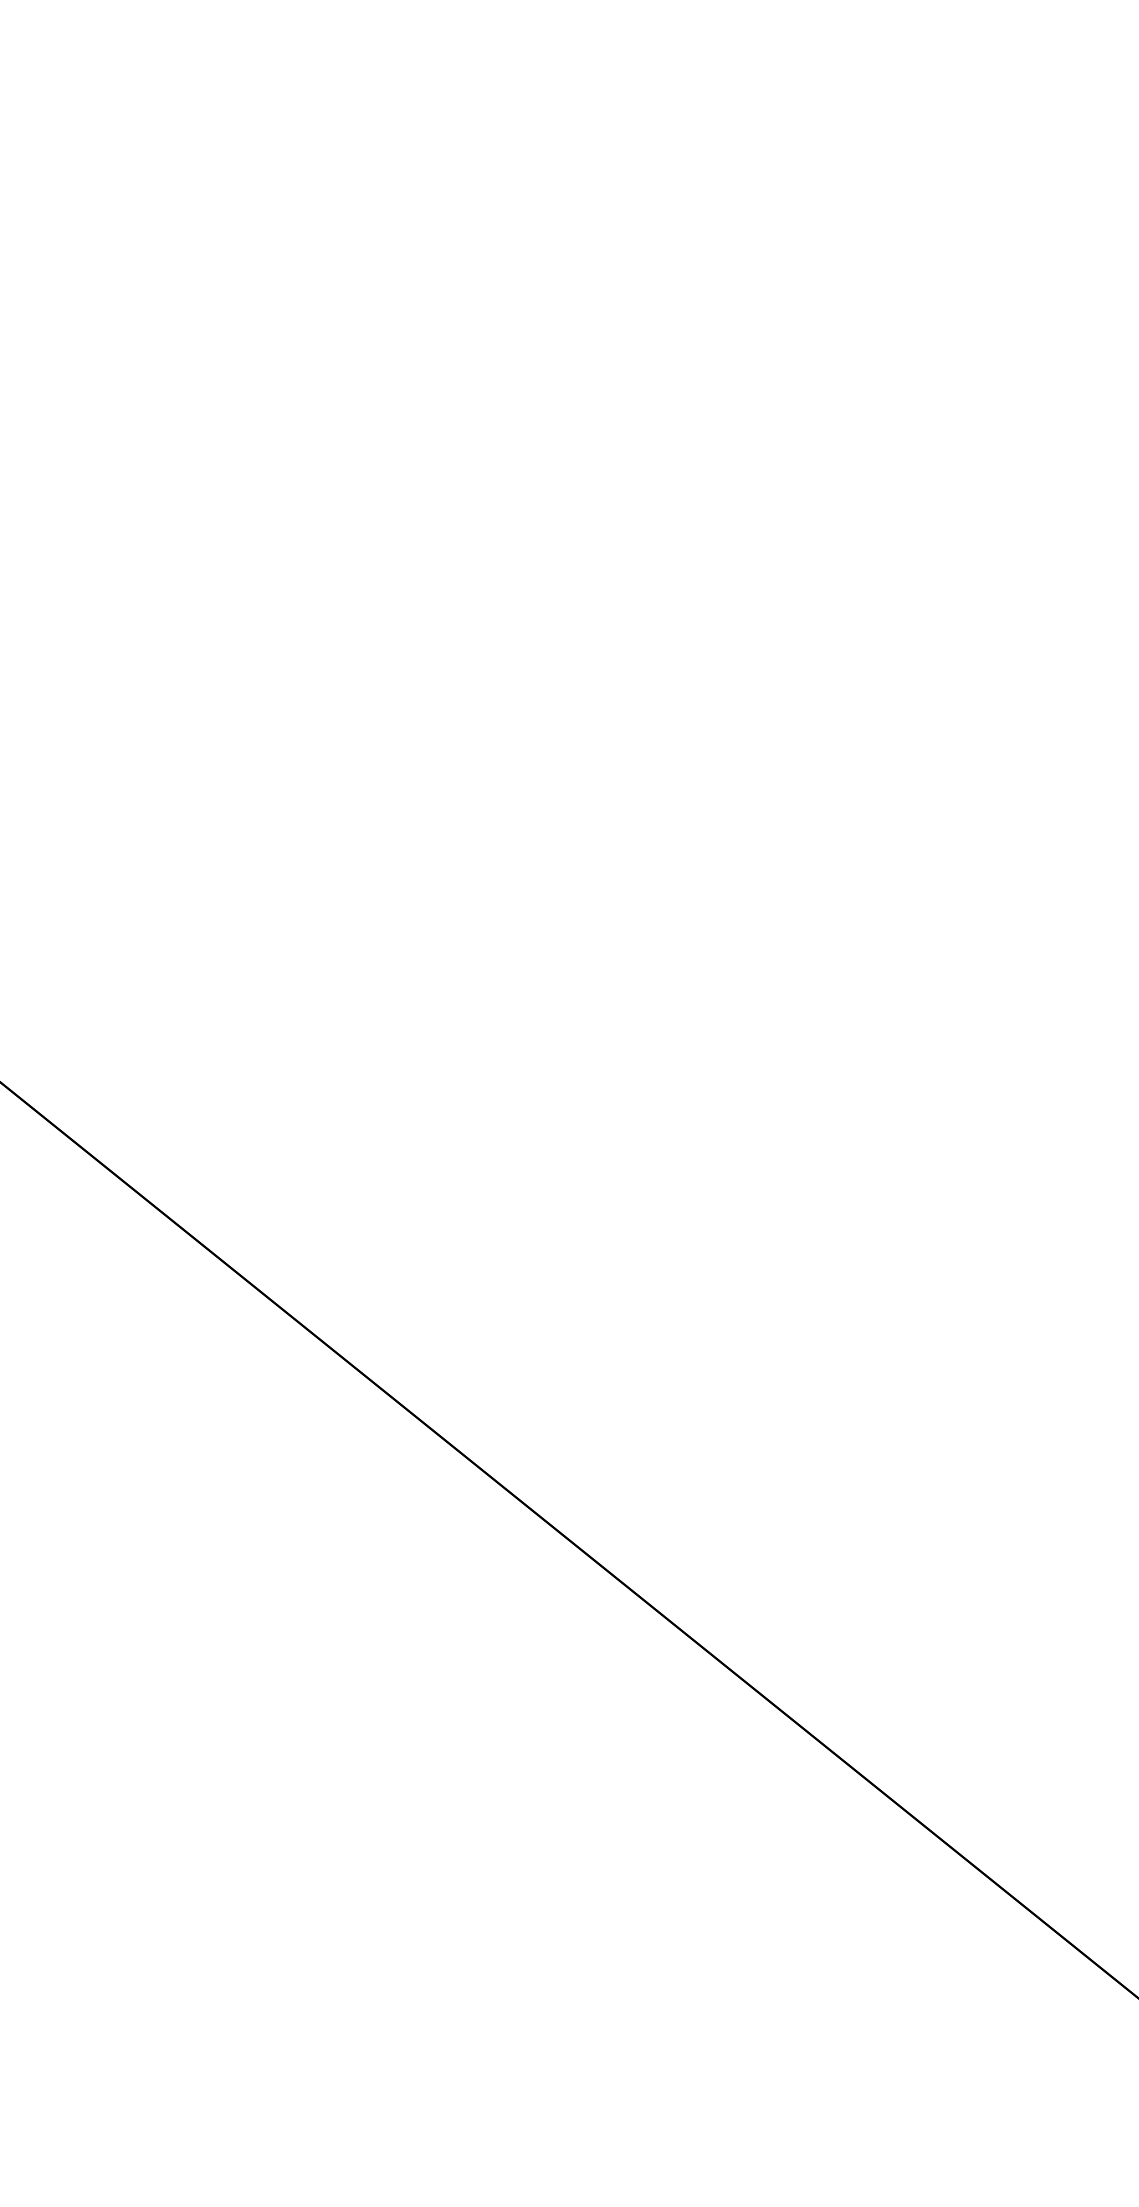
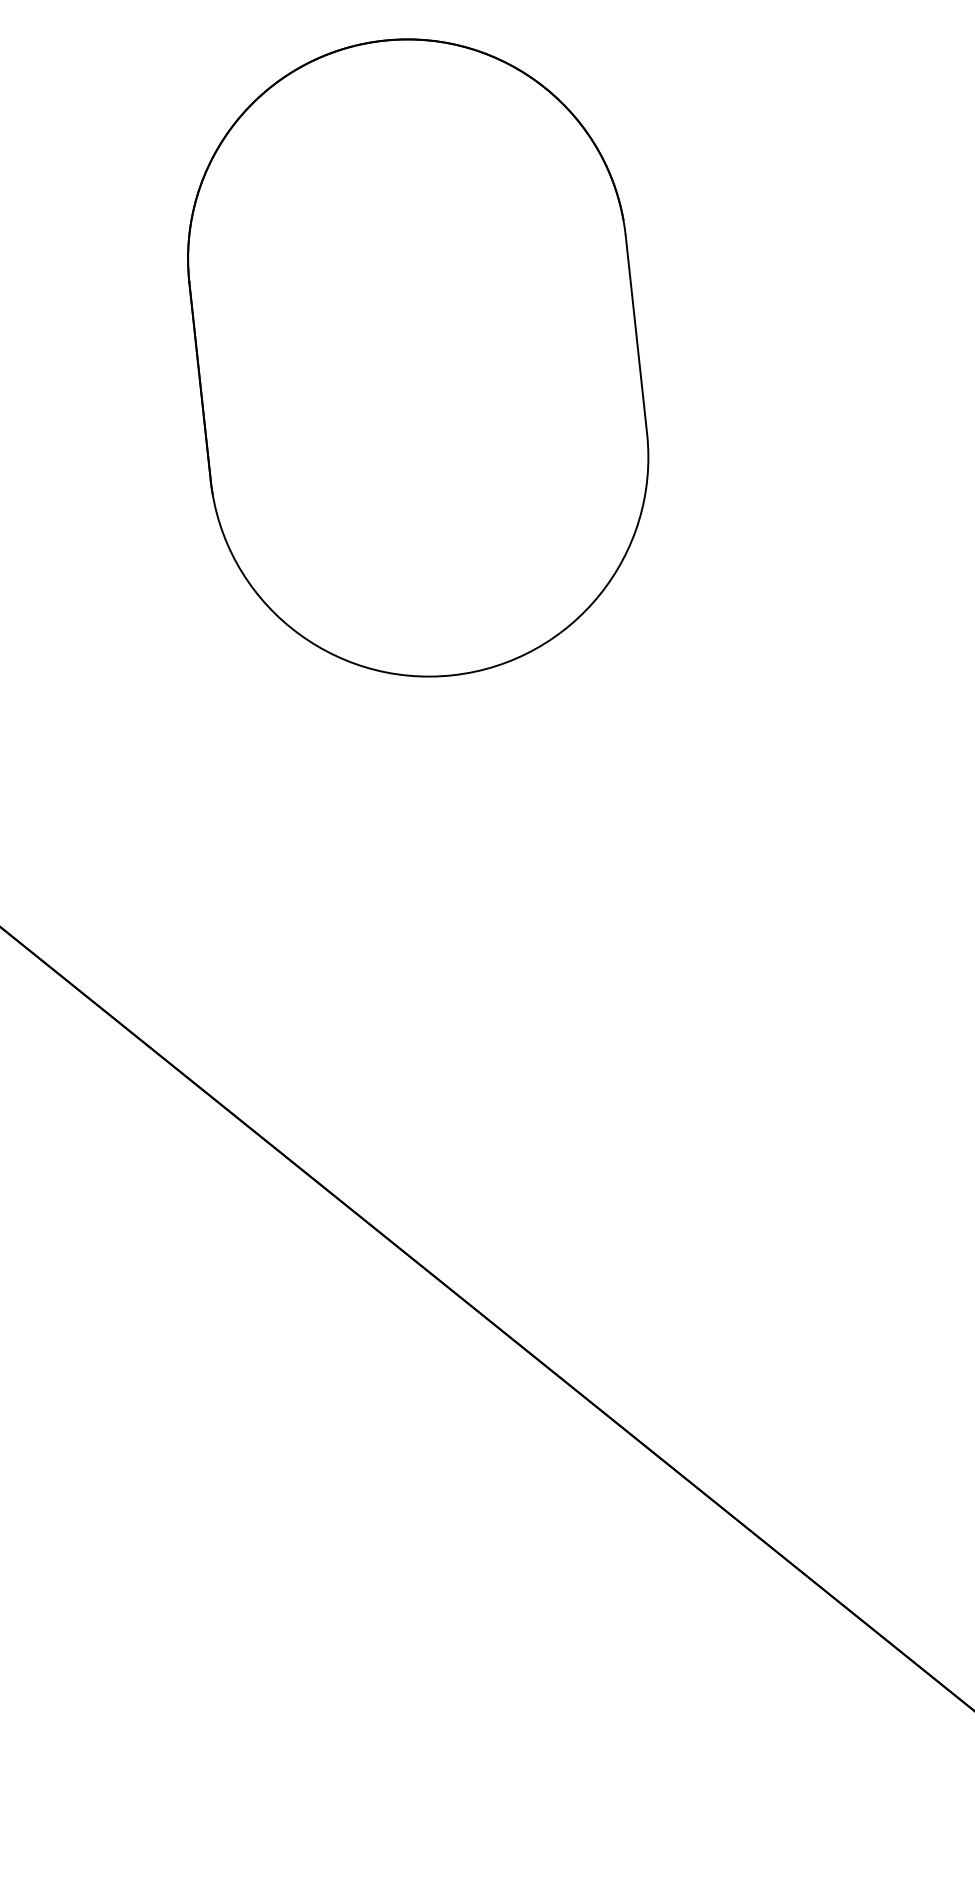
part: (488, 417) -> (418, 357), added

